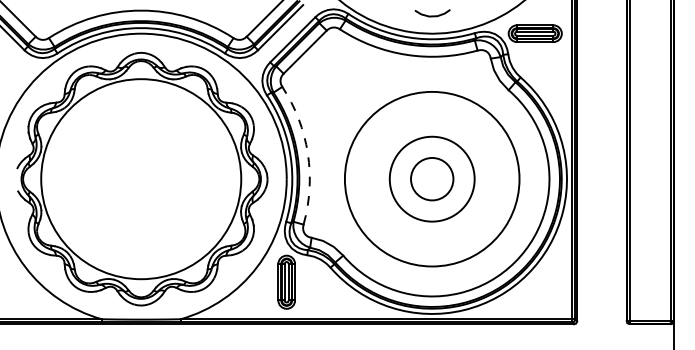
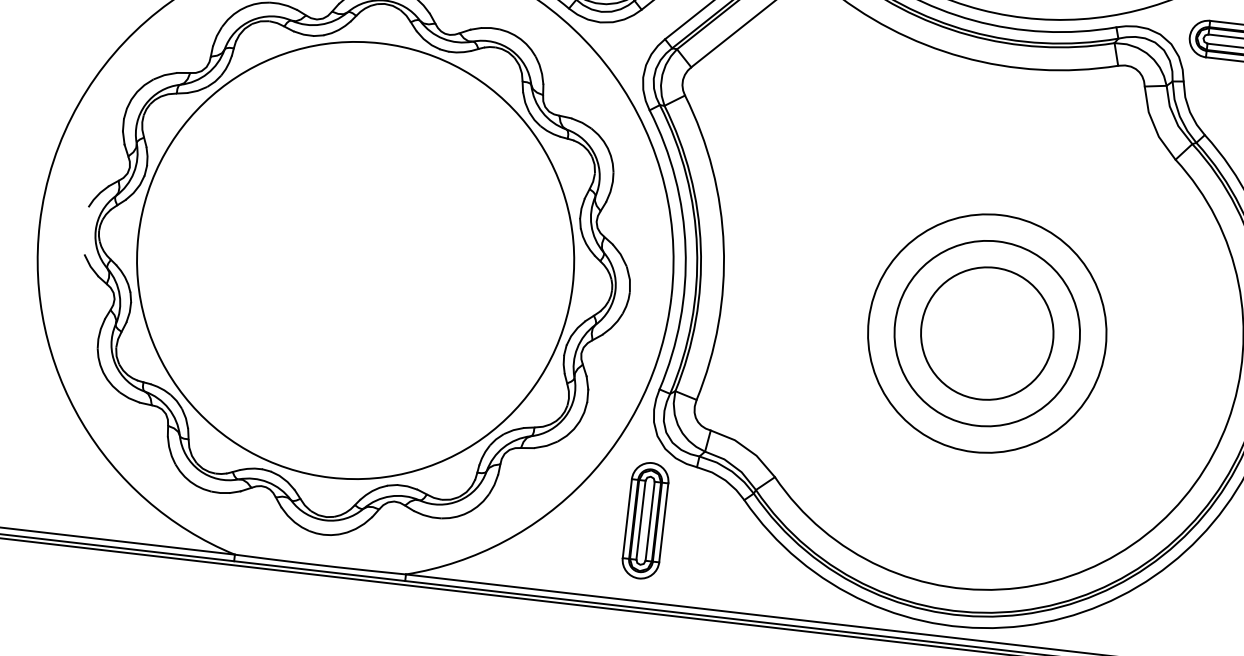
arc: (307, 153) -> (722, 246), dashed -> solid
circle: (431, 178) -> (985, 331), size x0.62
circle: (431, 178) -> (985, 331), size x1.43

